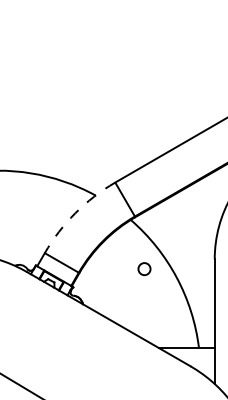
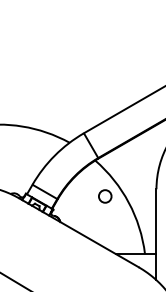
arc: (75, 213) -> (54, 155), dashed -> solid
circle: (144, 268) -> (105, 195), size x1.43

